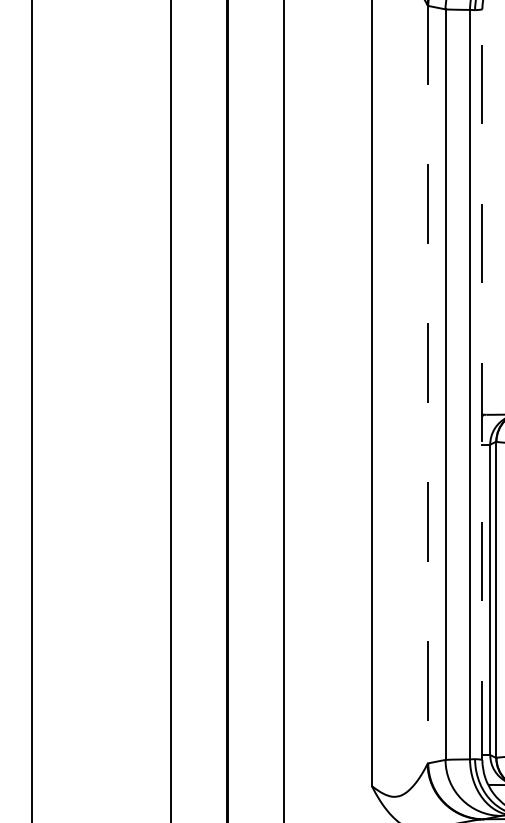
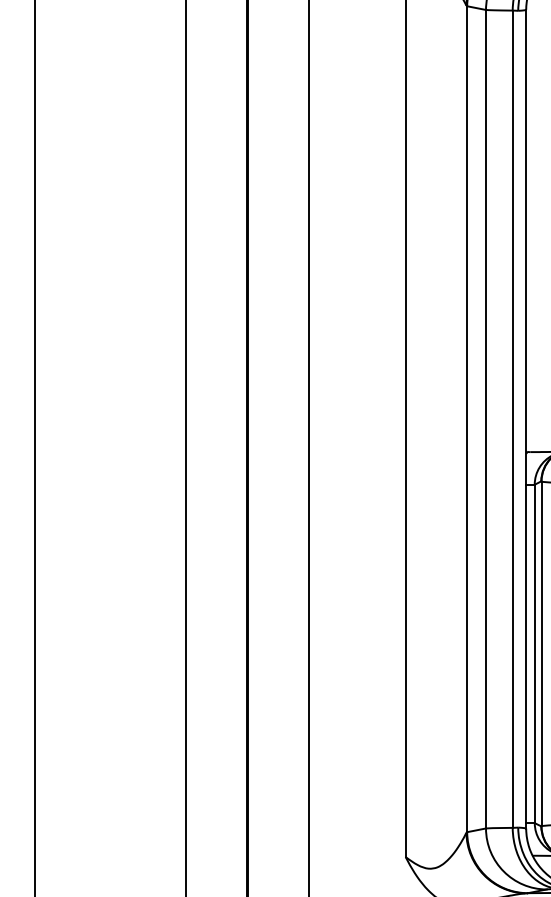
line: (482, 384) -> (526, 419), dashed -> solid
line: (427, 385) -> (466, 420), dashed -> solid

